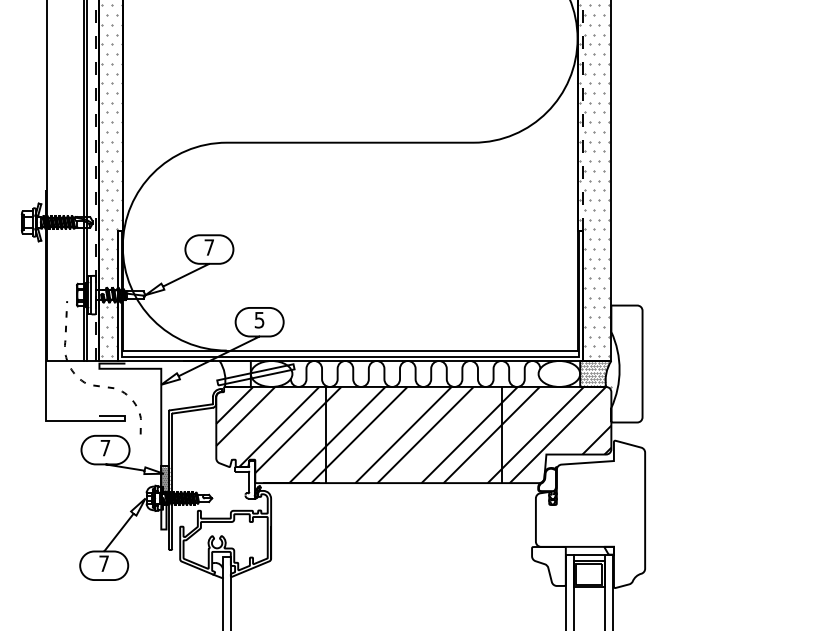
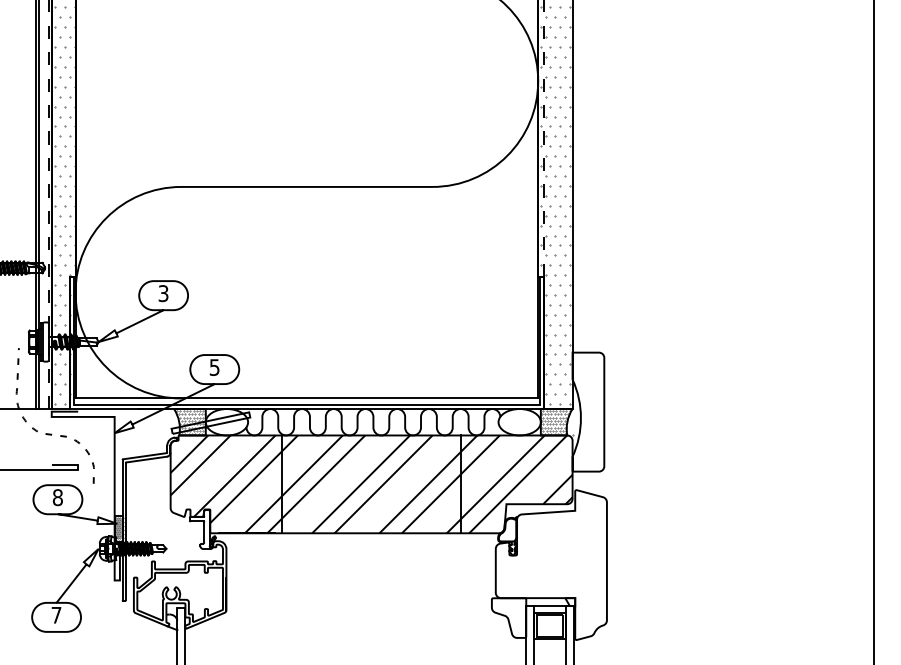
text: (209, 247) -> (163, 293), 7 -> 3
hatch: (236, 374) -> (191, 422), added
text: (105, 447) -> (57, 497), 7 -> 8

